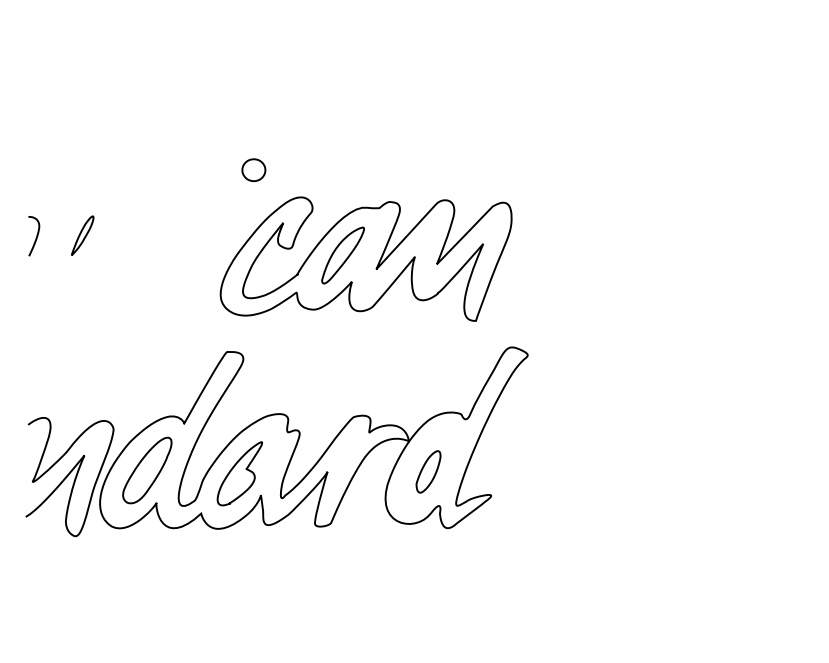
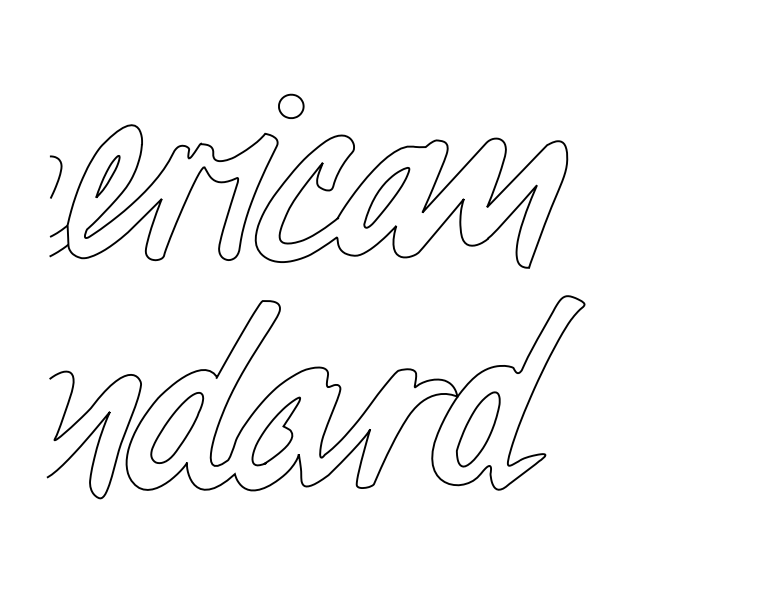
part: (134, 250) -> (163, 192), added
part: (428, 471) -> (478, 429), size x1.67

